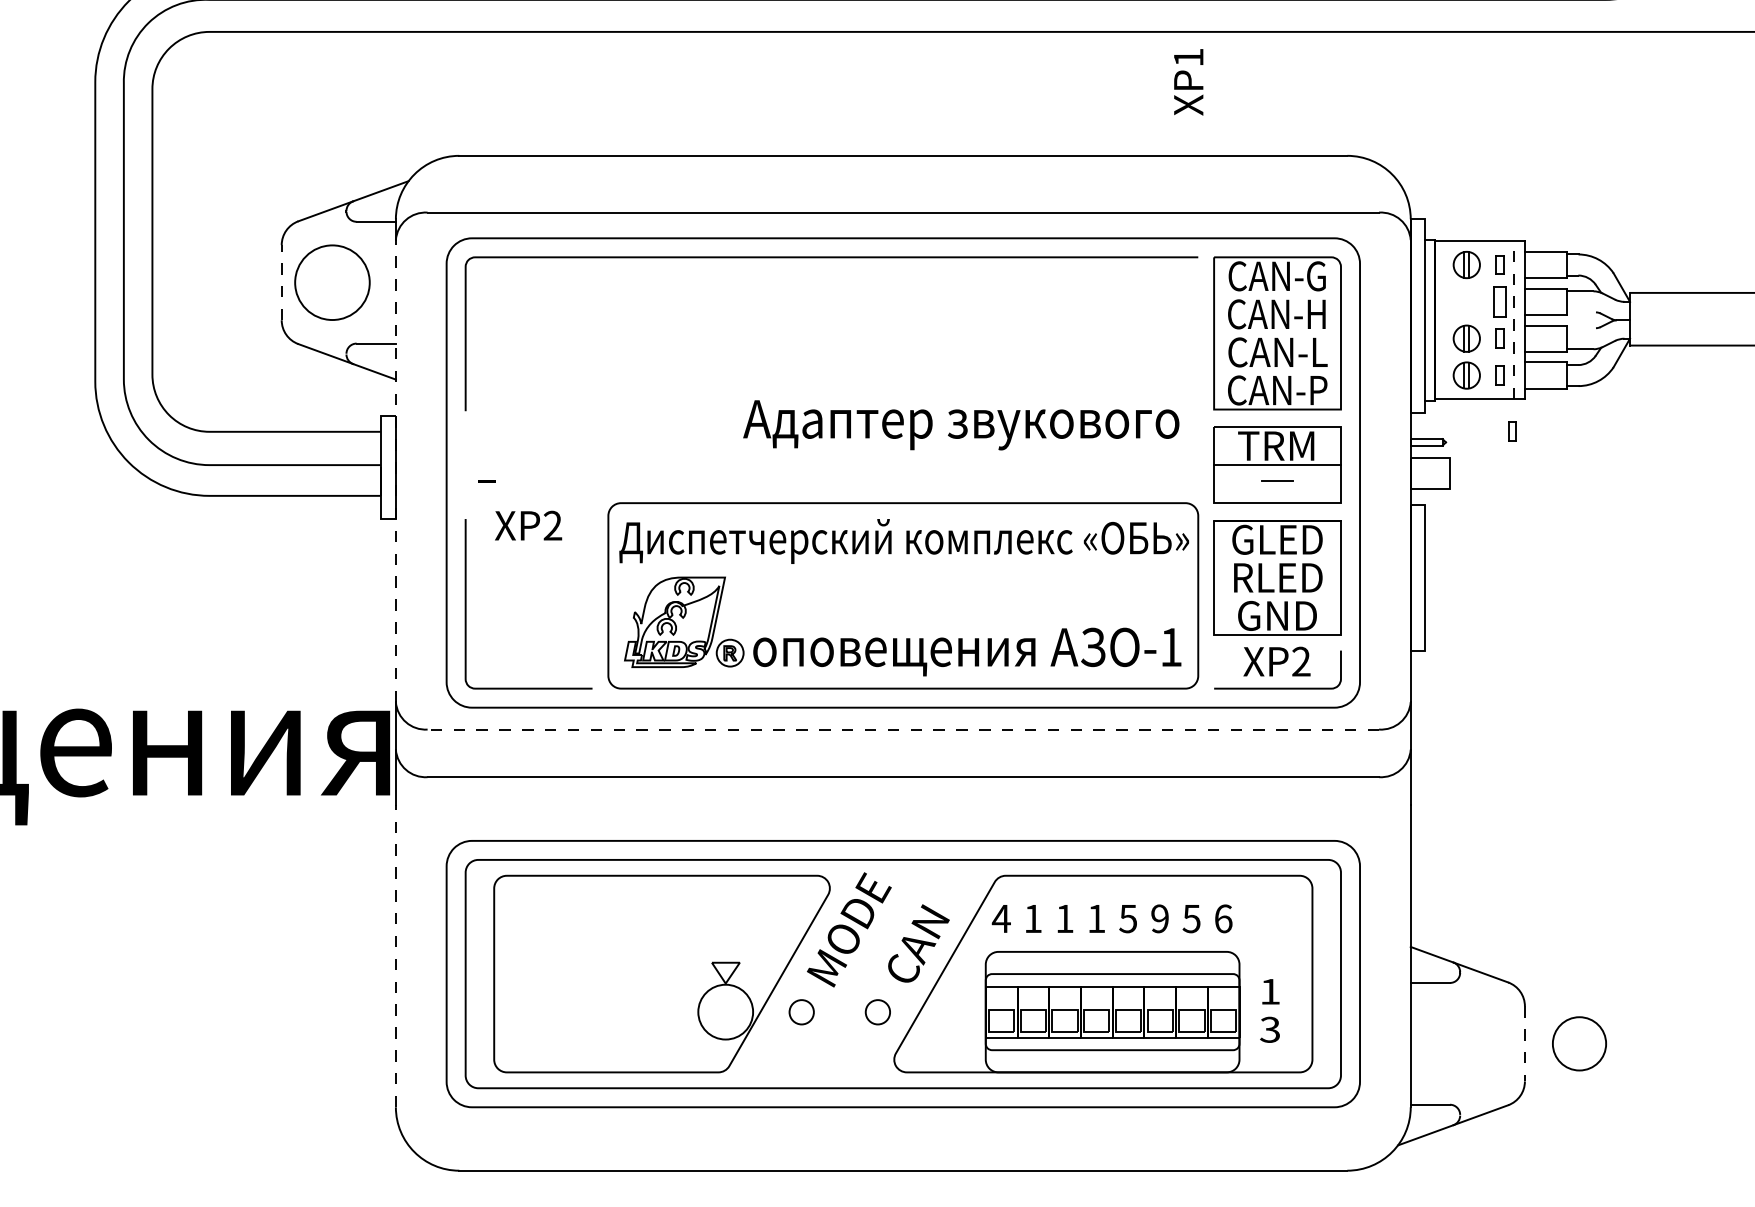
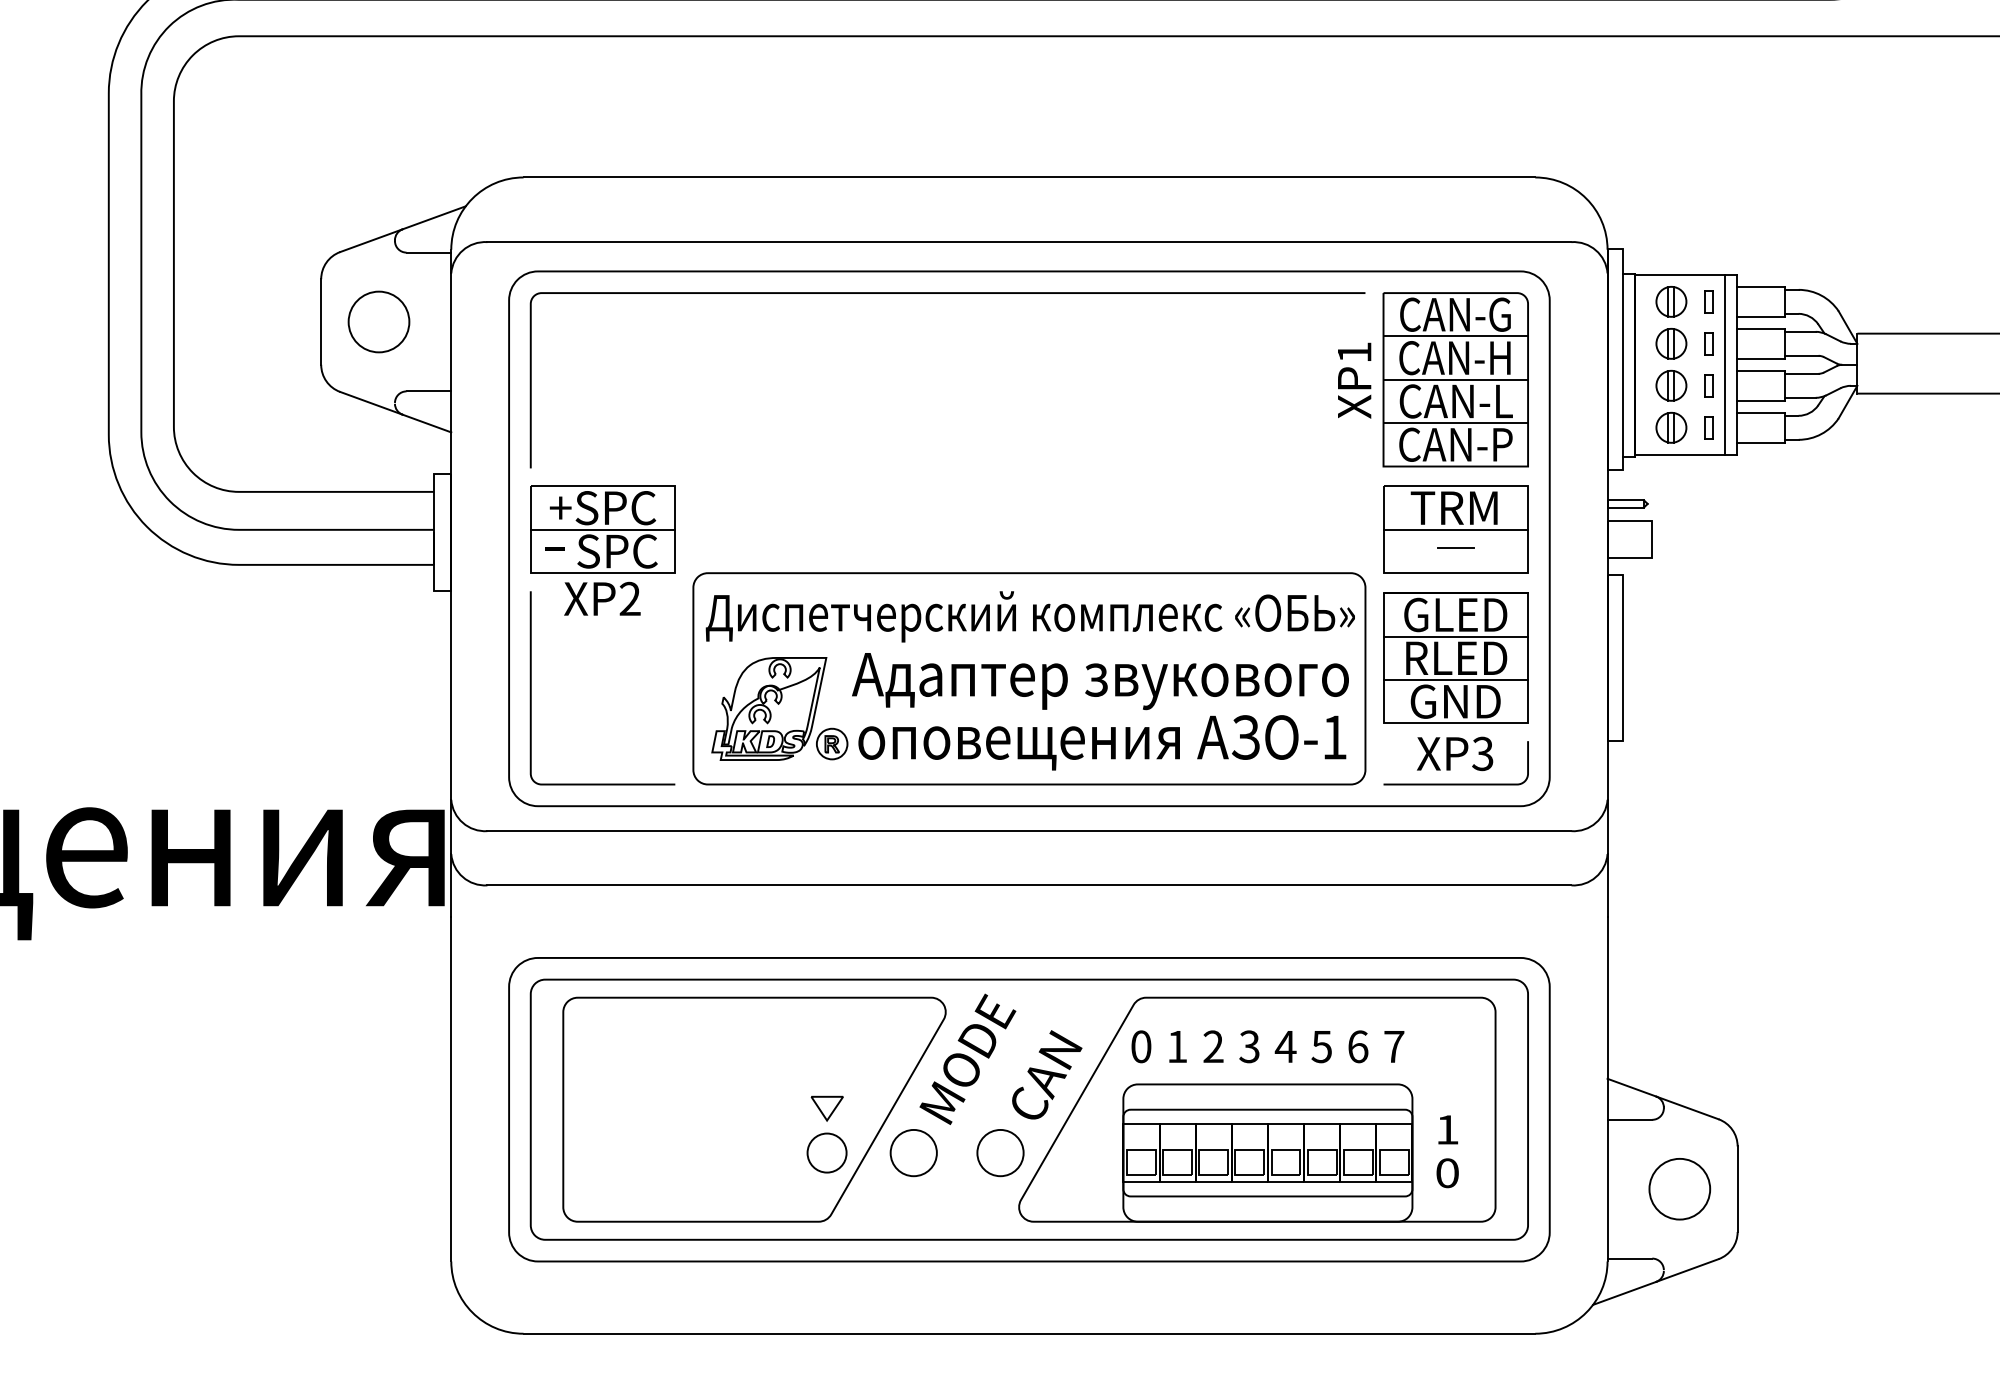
text: (1188, 82) -> (1354, 380), moved
circle: (332, 282) -> (378, 321), size x0.71
line: (281, 283) -> (321, 322), dashed -> solid
line: (1277, 295) -> (1455, 336), added
part: (1466, 301) -> (1671, 343), added
part: (1499, 301) -> (1708, 343), size x0.62
line: (1580, 312) -> (1801, 355), added
line: (1514, 320) -> (1725, 364), dashed -> solid
line: (1580, 327) -> (1801, 373), added
line: (1277, 333) -> (1455, 379), added
line: (1277, 371) -> (1455, 423), added
text: (961, 425) -> (1100, 681), moved
part: (1511, 431) -> (1722, 491), removed
part: (528, 464) -> (602, 529), added
line: (396, 470) -> (451, 536), dashed -> solid
line: (1277, 558) -> (1455, 636), added
line: (1277, 597) -> (1455, 680), added
text: (1300, 662) -> (1482, 754), XP2 -> XP3
line: (902, 729) -> (1028, 831), dashed -> solid
text: (1001, 918) -> (1141, 1046), 4 -> 0
text: (1064, 918) -> (1213, 1046), 1 -> 2
text: (1096, 918) -> (1249, 1046), 1 -> 3
text: (1159, 918) -> (1321, 1046), 9 -> 5
text: (1191, 918) -> (1357, 1046), 5 -> 6
text: (1223, 918) -> (1394, 1046), 6 -> 7
text: (1128, 919) -> (1285, 1047), 5 -> 4
line: (396, 955) -> (451, 1088), dashed -> solid
circle: (725, 1011) -> (826, 1152), size x0.62
circle: (801, 1012) -> (913, 1153), size x1.67
circle: (877, 1012) -> (1000, 1153), size x1.67
text: (1269, 1030) -> (1446, 1173), 3 -> 0
line: (1524, 1044) -> (1737, 1189), dashed -> solid
circle: (1579, 1044) -> (1679, 1189), moved

